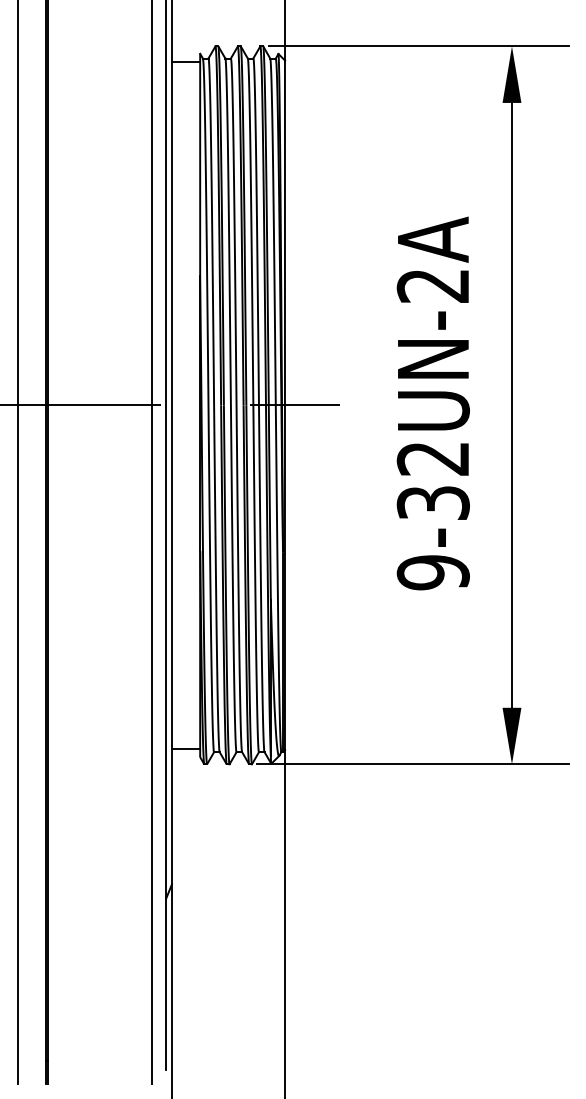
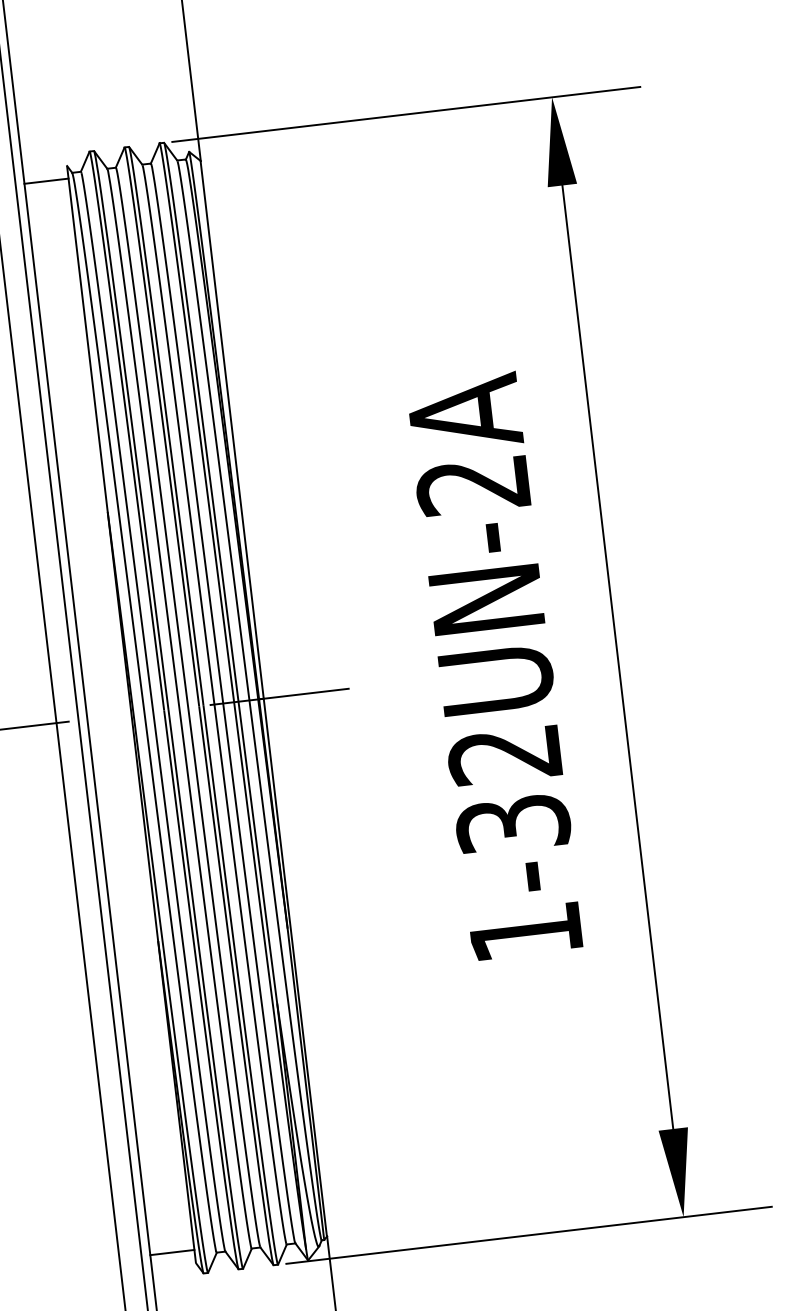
text: (432, 572) -> (524, 932), 9-32UN-2A -> 1-32UN-2A

